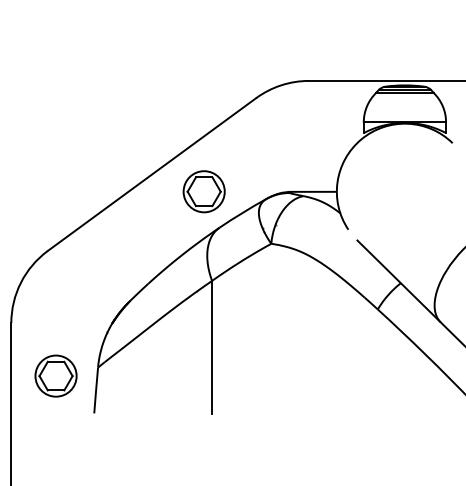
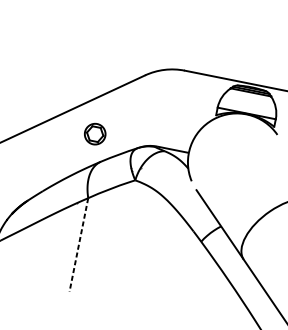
part: (203, 191) -> (94, 133), size x0.7
line: (212, 347) -> (79, 245), solid -> dashed

